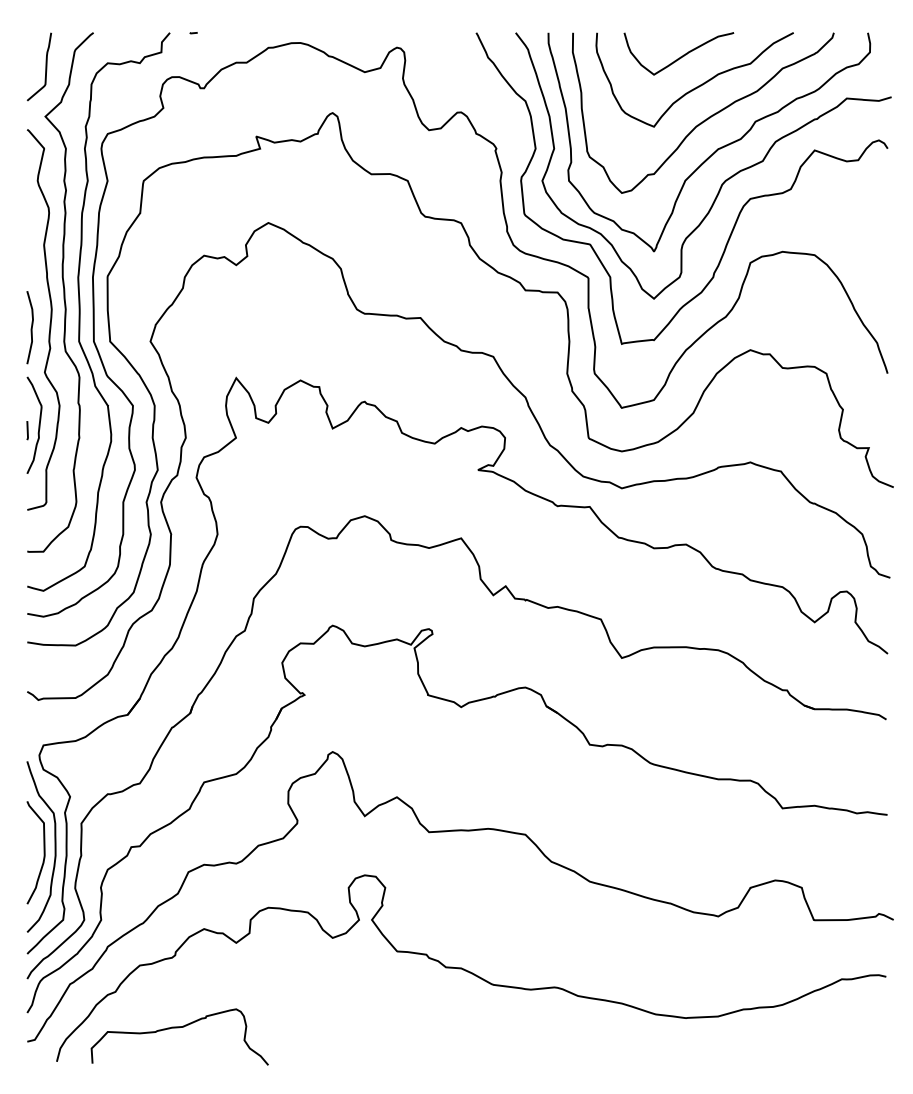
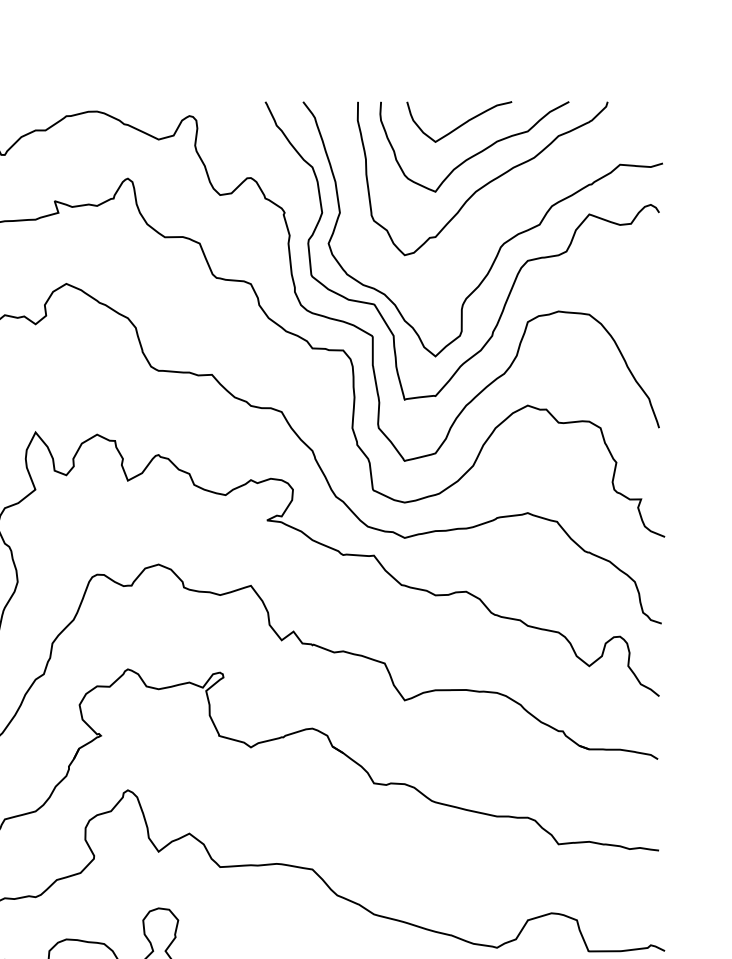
curve: (716, 149) -> (495, 213), removed

